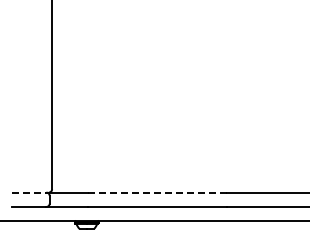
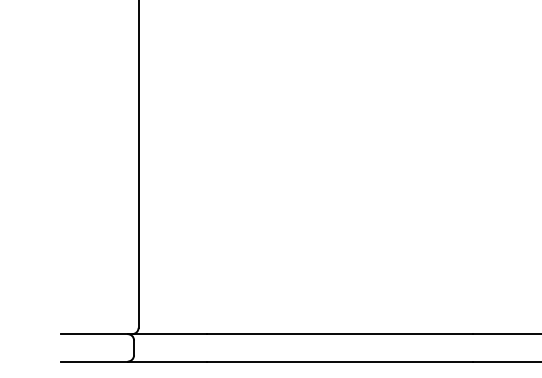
line: (29, 192) -> (95, 333), dashed -> solid
line: (157, 192) -> (340, 333), dashed -> solid

